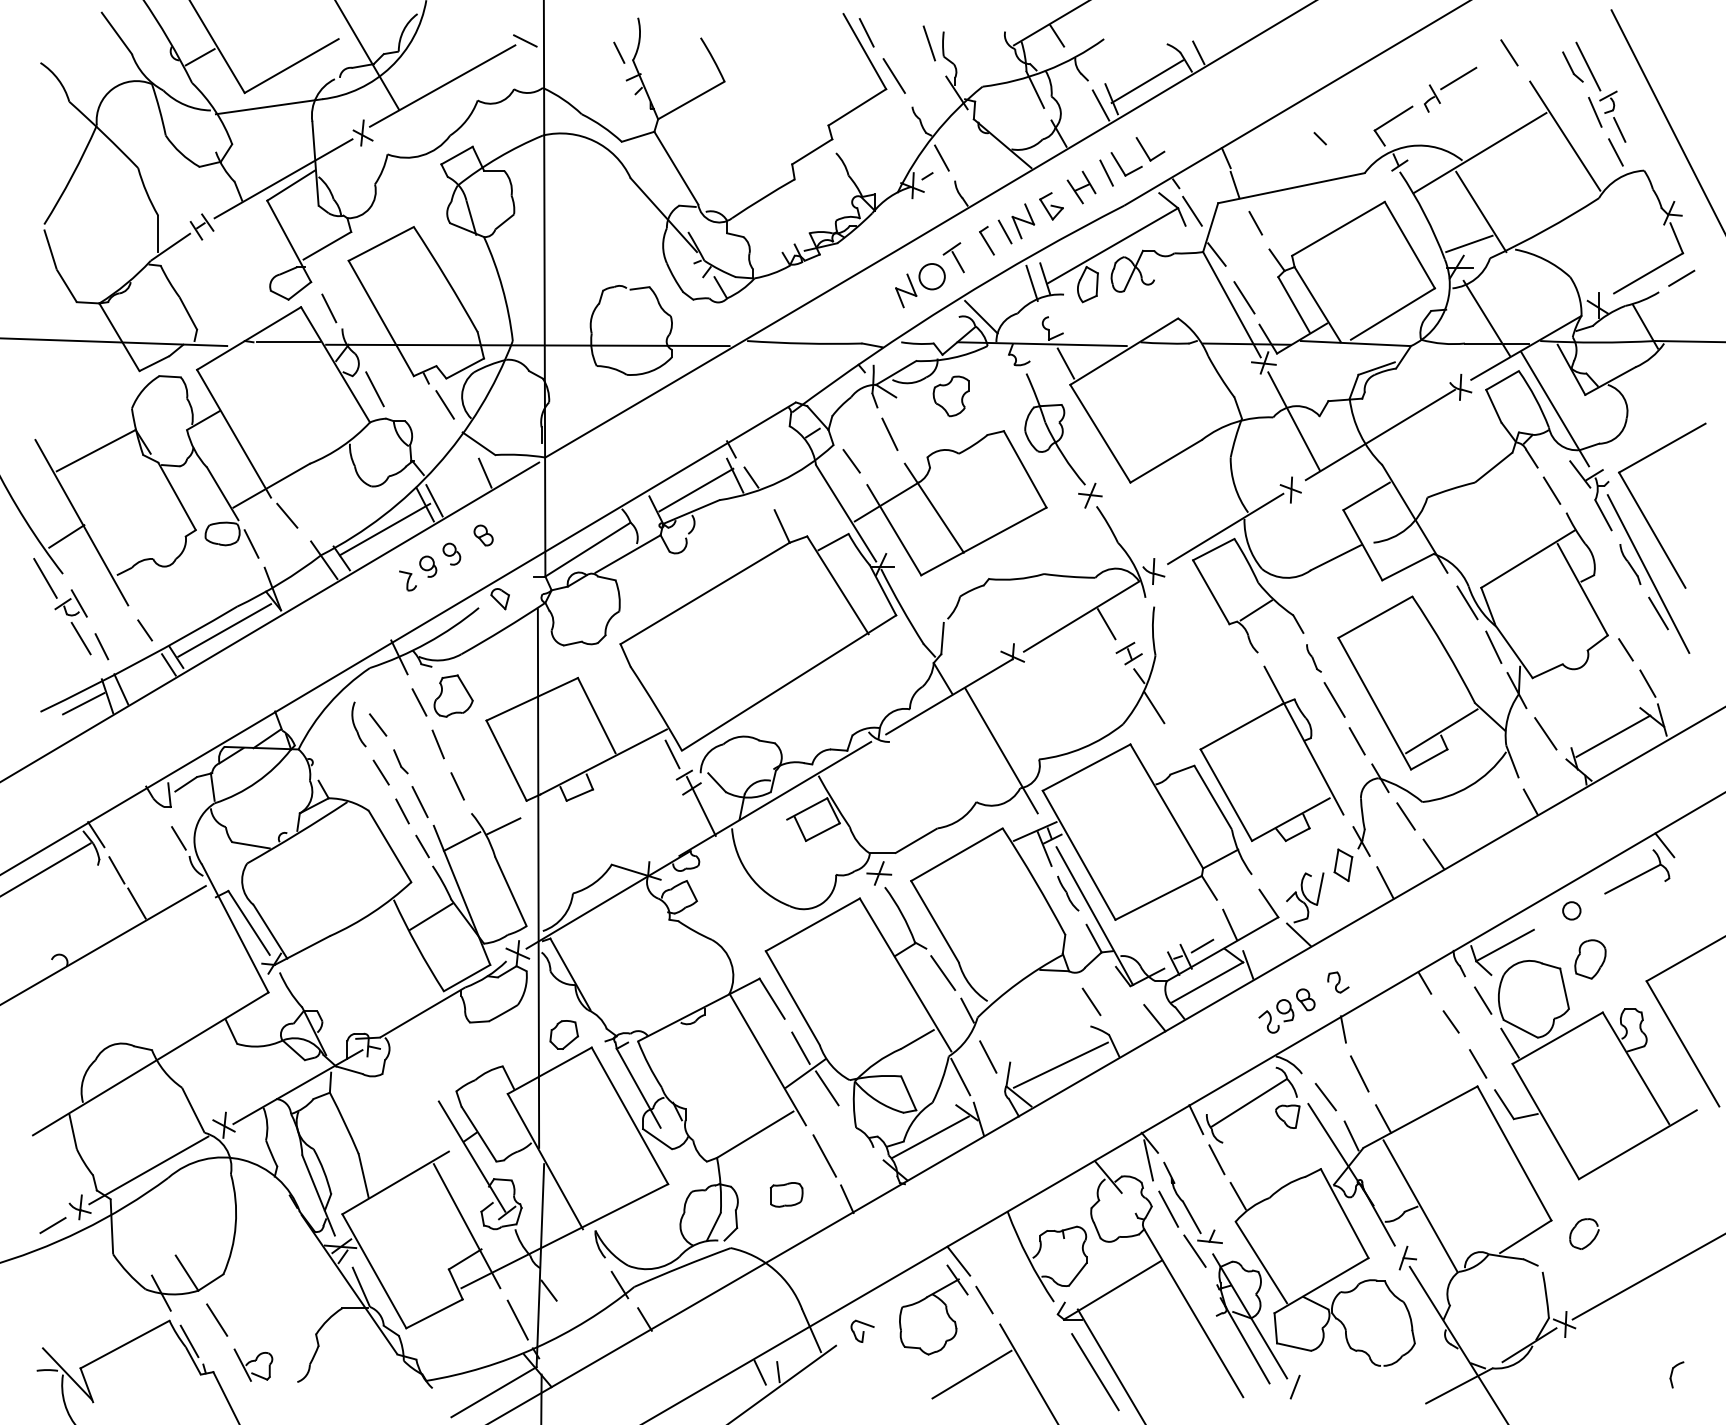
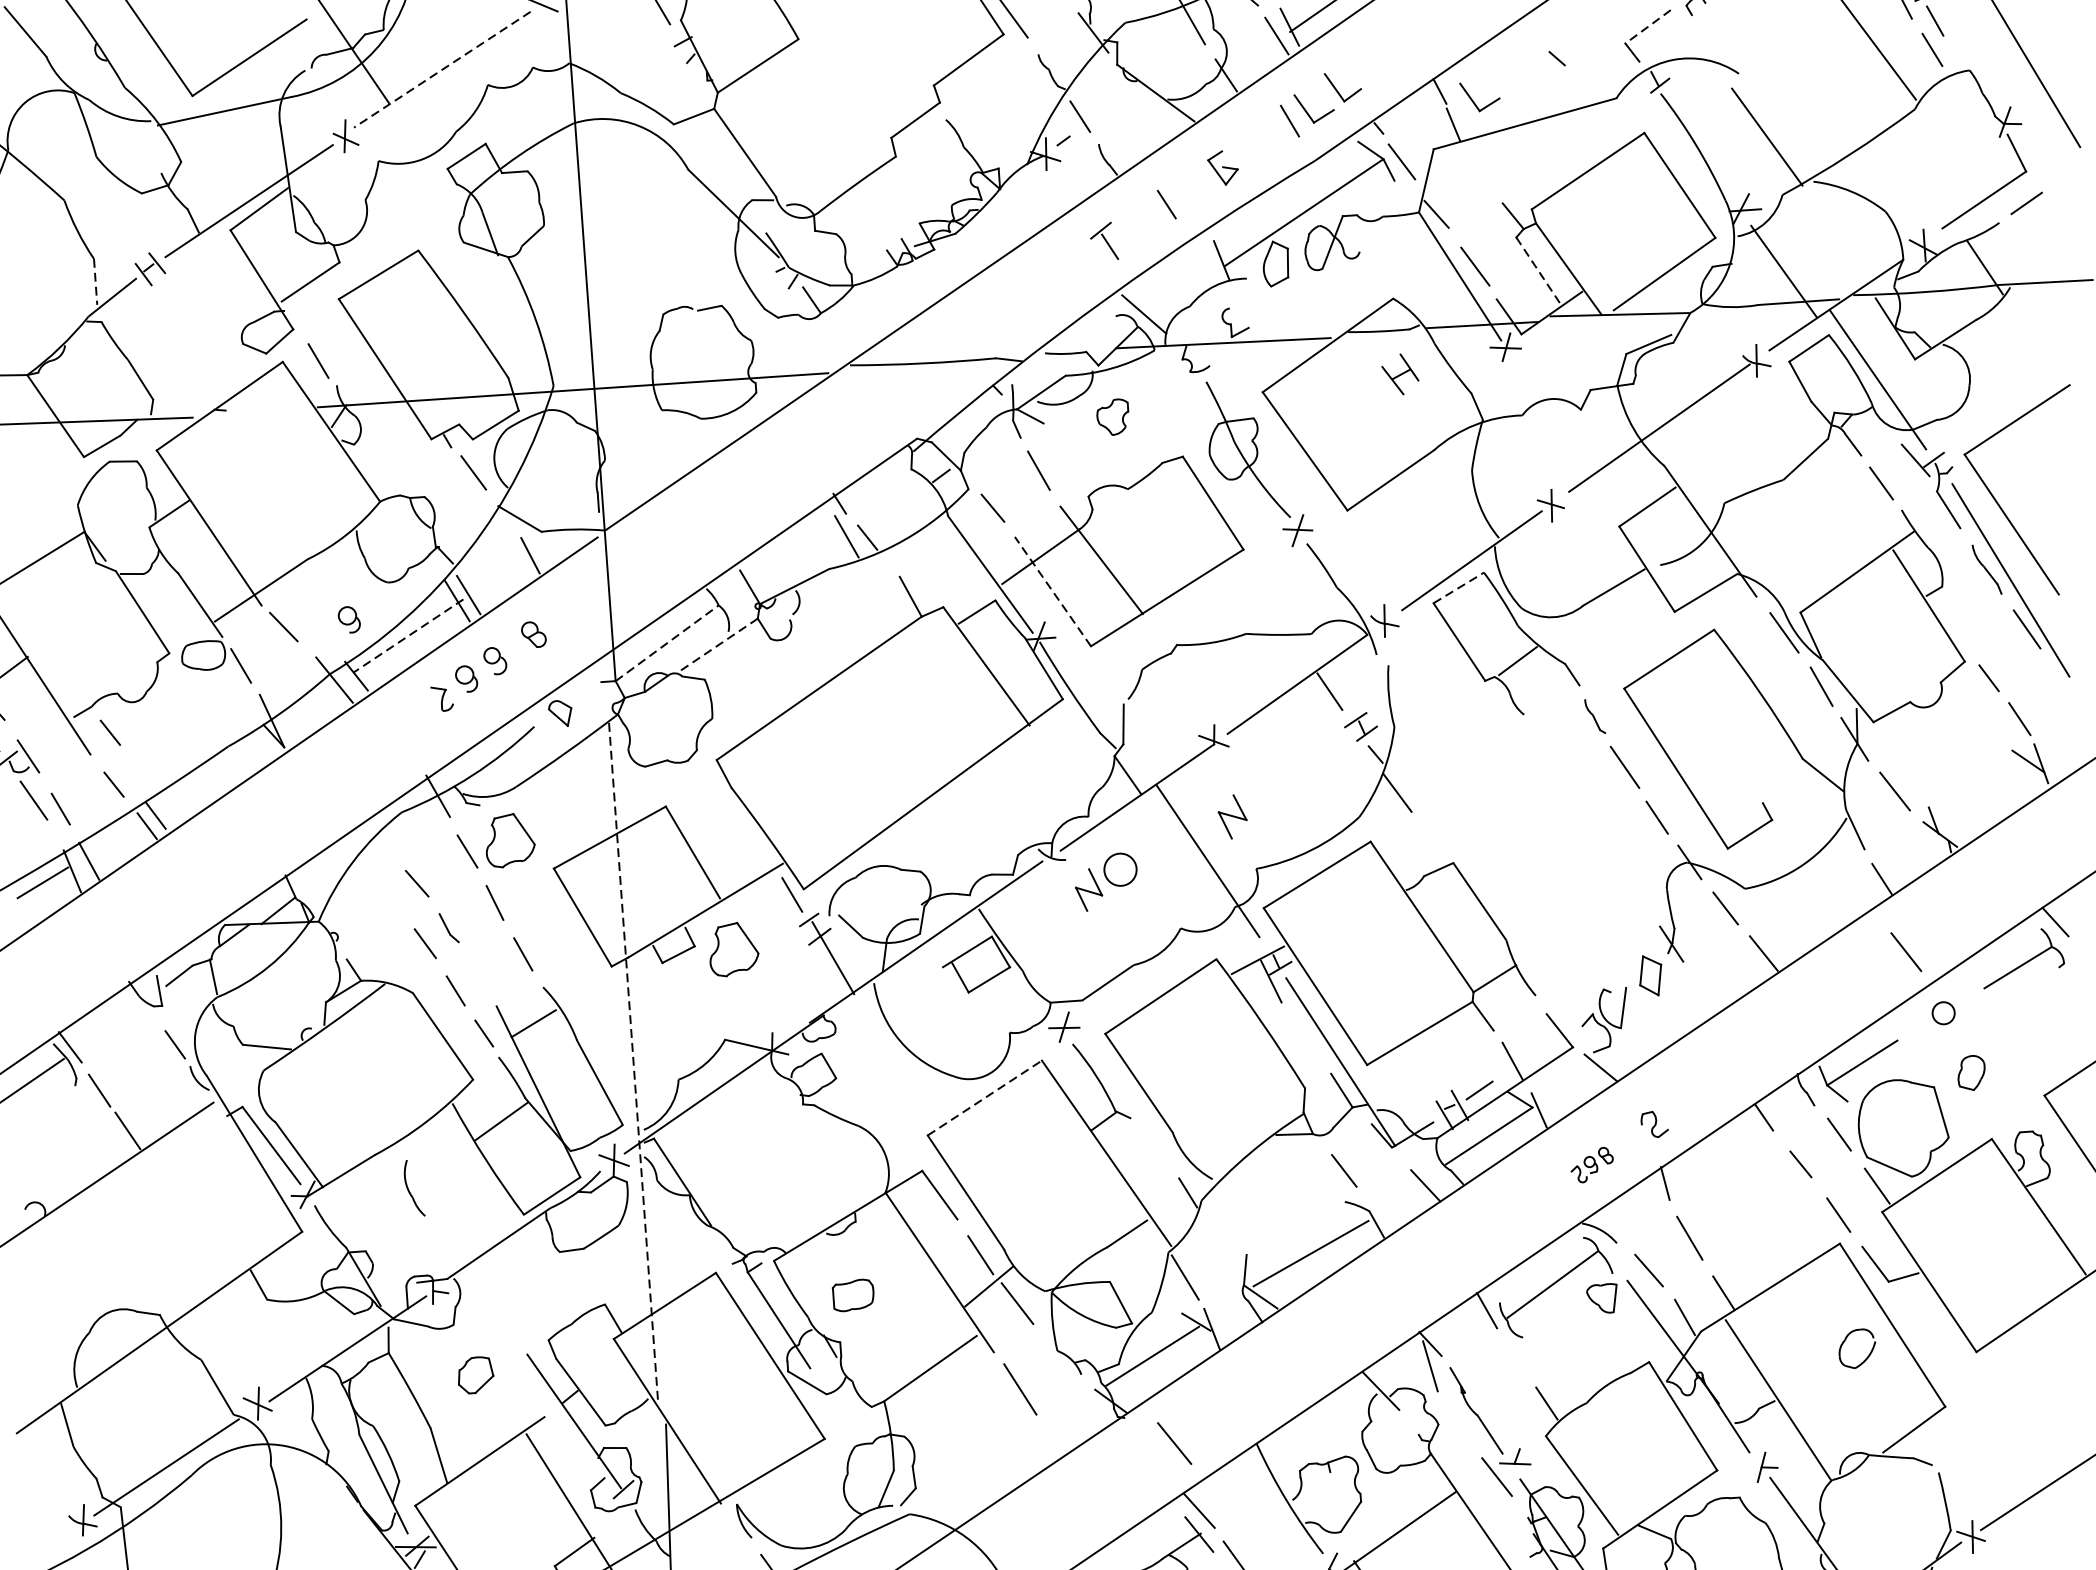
line: (199, 57) -> (132, 55), removed
line: (442, 86) -> (442, 70), solid -> dashed
line: (1393, 118) -> (1647, 26), solid -> dashed
line: (1479, 153) -> (1759, 63), removed
part: (1257, 164) -> (1480, 96), added
part: (1081, 187) -> (1400, 374), moved
part: (1023, 221) -> (1232, 817), moved
line: (1255, 222) -> (1482, 170), removed
line: (158, 234) -> (95, 282), solid -> dashed
part: (986, 240) -> (1143, 216), removed
line: (1469, 243) -> (1755, 178), removed
line: (1031, 282) -> (1204, 266), removed
part: (920, 285) -> (1106, 881), moved
line: (1293, 304) -> (1537, 270), solid -> dashed
line: (288, 342) -> (269, 407), removed
line: (1065, 363) -> (1254, 365), removed
line: (374, 389) -> (382, 459), removed
part: (950, 396) -> (1112, 417), size x0.7
line: (1293, 421) -> (1548, 418), removed
line: (696, 489) -> (799, 557), removed
part: (339, 513) -> (349, 619), added
line: (385, 529) -> (409, 635), solid -> dashed
line: (894, 530) -> (1053, 591), solid -> dashed
line: (588, 549) -> (667, 643), solid -> dashed
line: (1214, 549) -> (1459, 587), solid -> dashed
line: (628, 554) -> (718, 645), solid -> dashed
line: (145, 589) -> (110, 732), added
line: (224, 630) -> (214, 777), removed
part: (358, 724) -> (413, 1188), moved
line: (1441, 731) -> (1762, 797), removed
line: (1613, 735) -> (1980, 787), removed
part: (1301, 738) -> (1586, 819), removed
part: (623, 793) -> (733, 948), added
line: (419, 802) -> (476, 978), removed
line: (503, 826) -> (584, 1001), removed
line: (1545, 860) -> (1905, 951), added
line: (538, 879) -> (633, 1064), solid -> dashed
line: (1385, 882) -> (1705, 993), removed
part: (1068, 893) -> (1305, 1035), removed
line: (812, 924) -> (984, 1097), solid -> dashed
part: (1590, 959) -> (1971, 1073), size x0.7
line: (943, 972) -> (1174, 1442), moved
part: (1286, 1010) -> (1591, 1164), size x0.6
part: (564, 1034) -> (476, 1374), moved
line: (988, 1056) -> (1218, 1249), removed
line: (1216, 1159) -> (1516, 1359), removed
part: (786, 1194) -> (853, 1294), moved
line: (847, 1199) -> (1052, 1442), removed
line: (1168, 1208) -> (1459, 1425), removed
line: (52, 1225) -> (49, 1545), removed
part: (1591, 1240) -> (1866, 1356), moved

